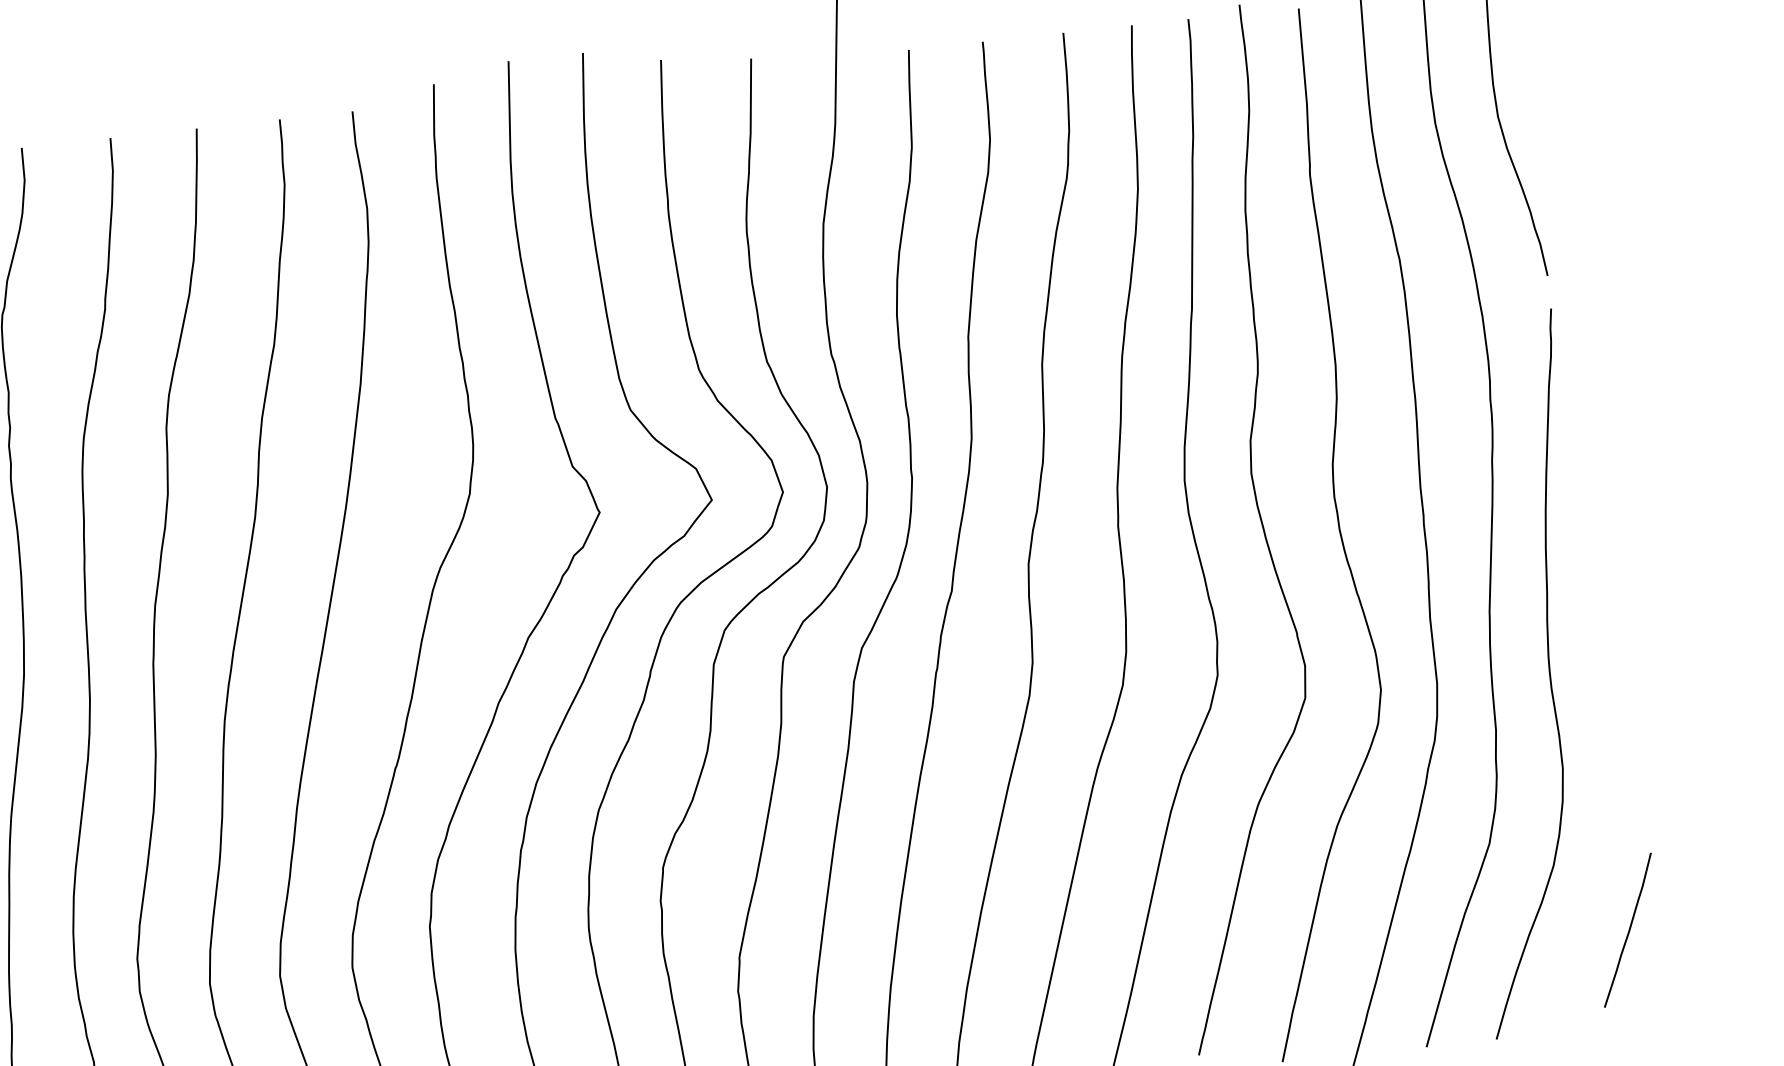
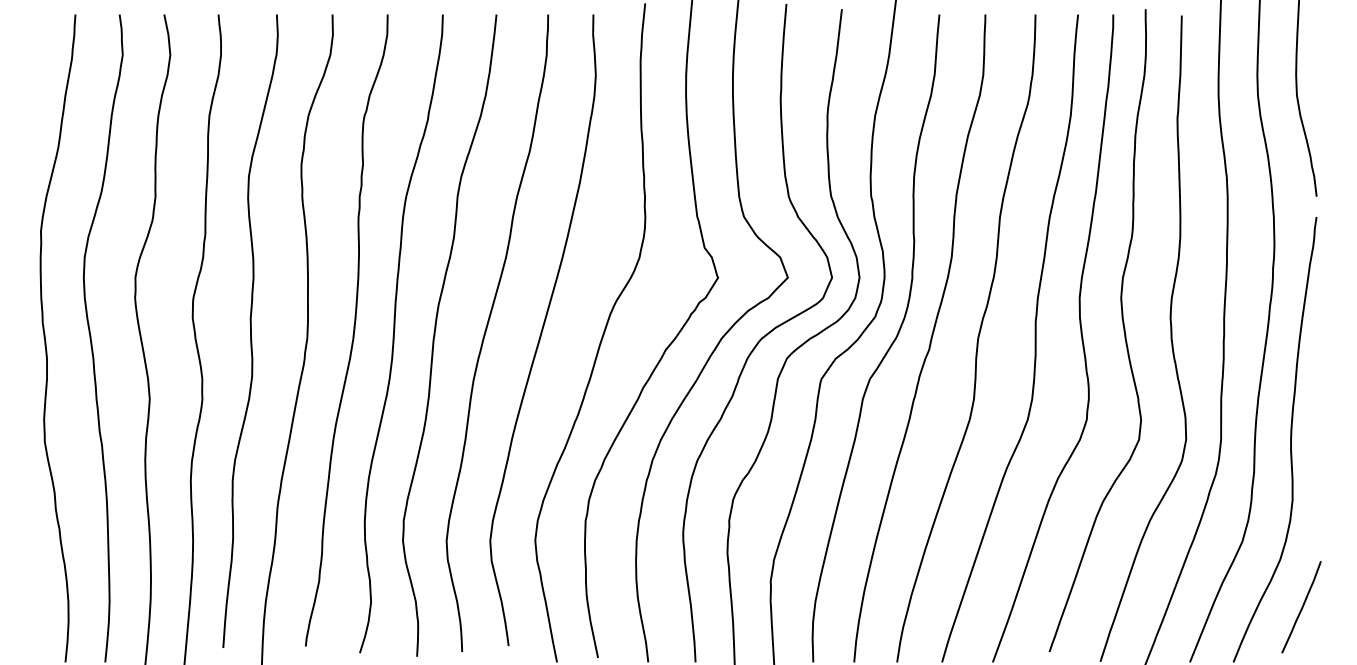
curve: (1627, 930) -> (1301, 607), moved

